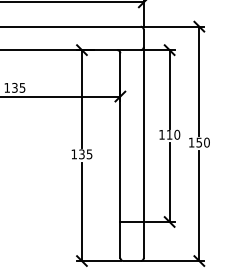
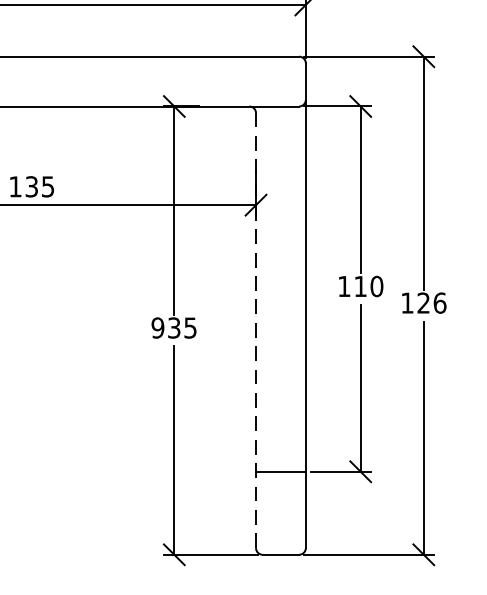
text: (202, 142) -> (430, 302), 150 -> 126
text: (74, 154) -> (158, 328), 135 -> 935
line: (120, 155) -> (256, 330), solid -> dashed

